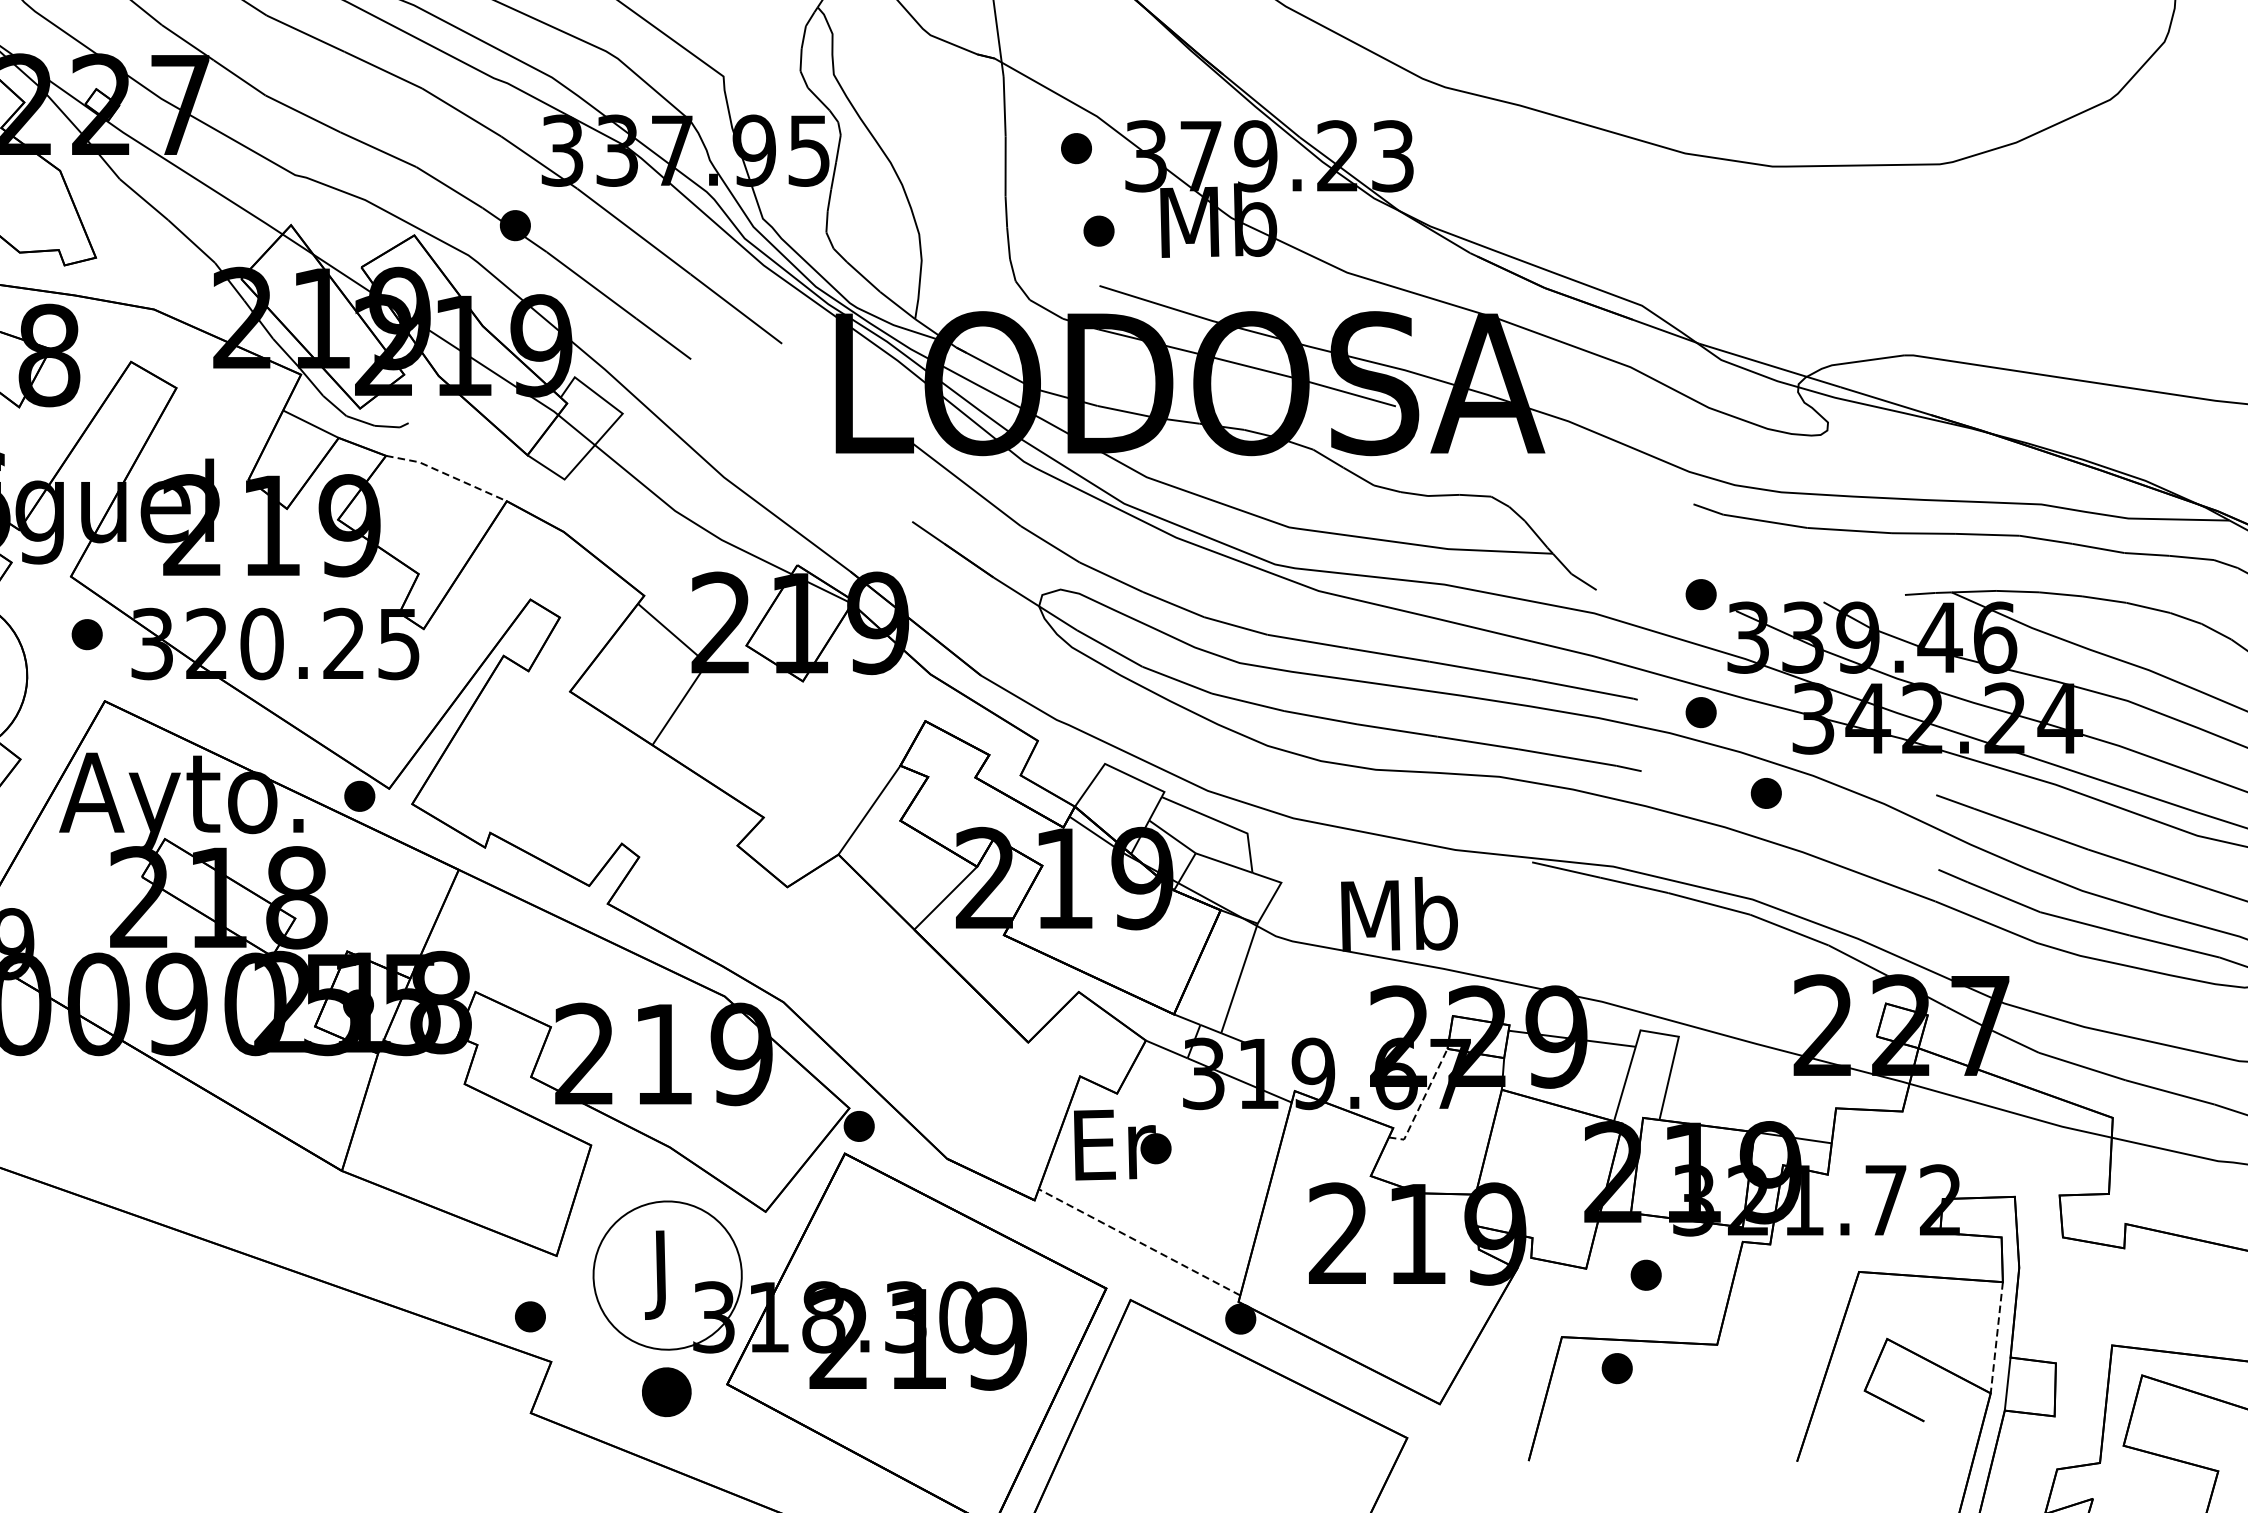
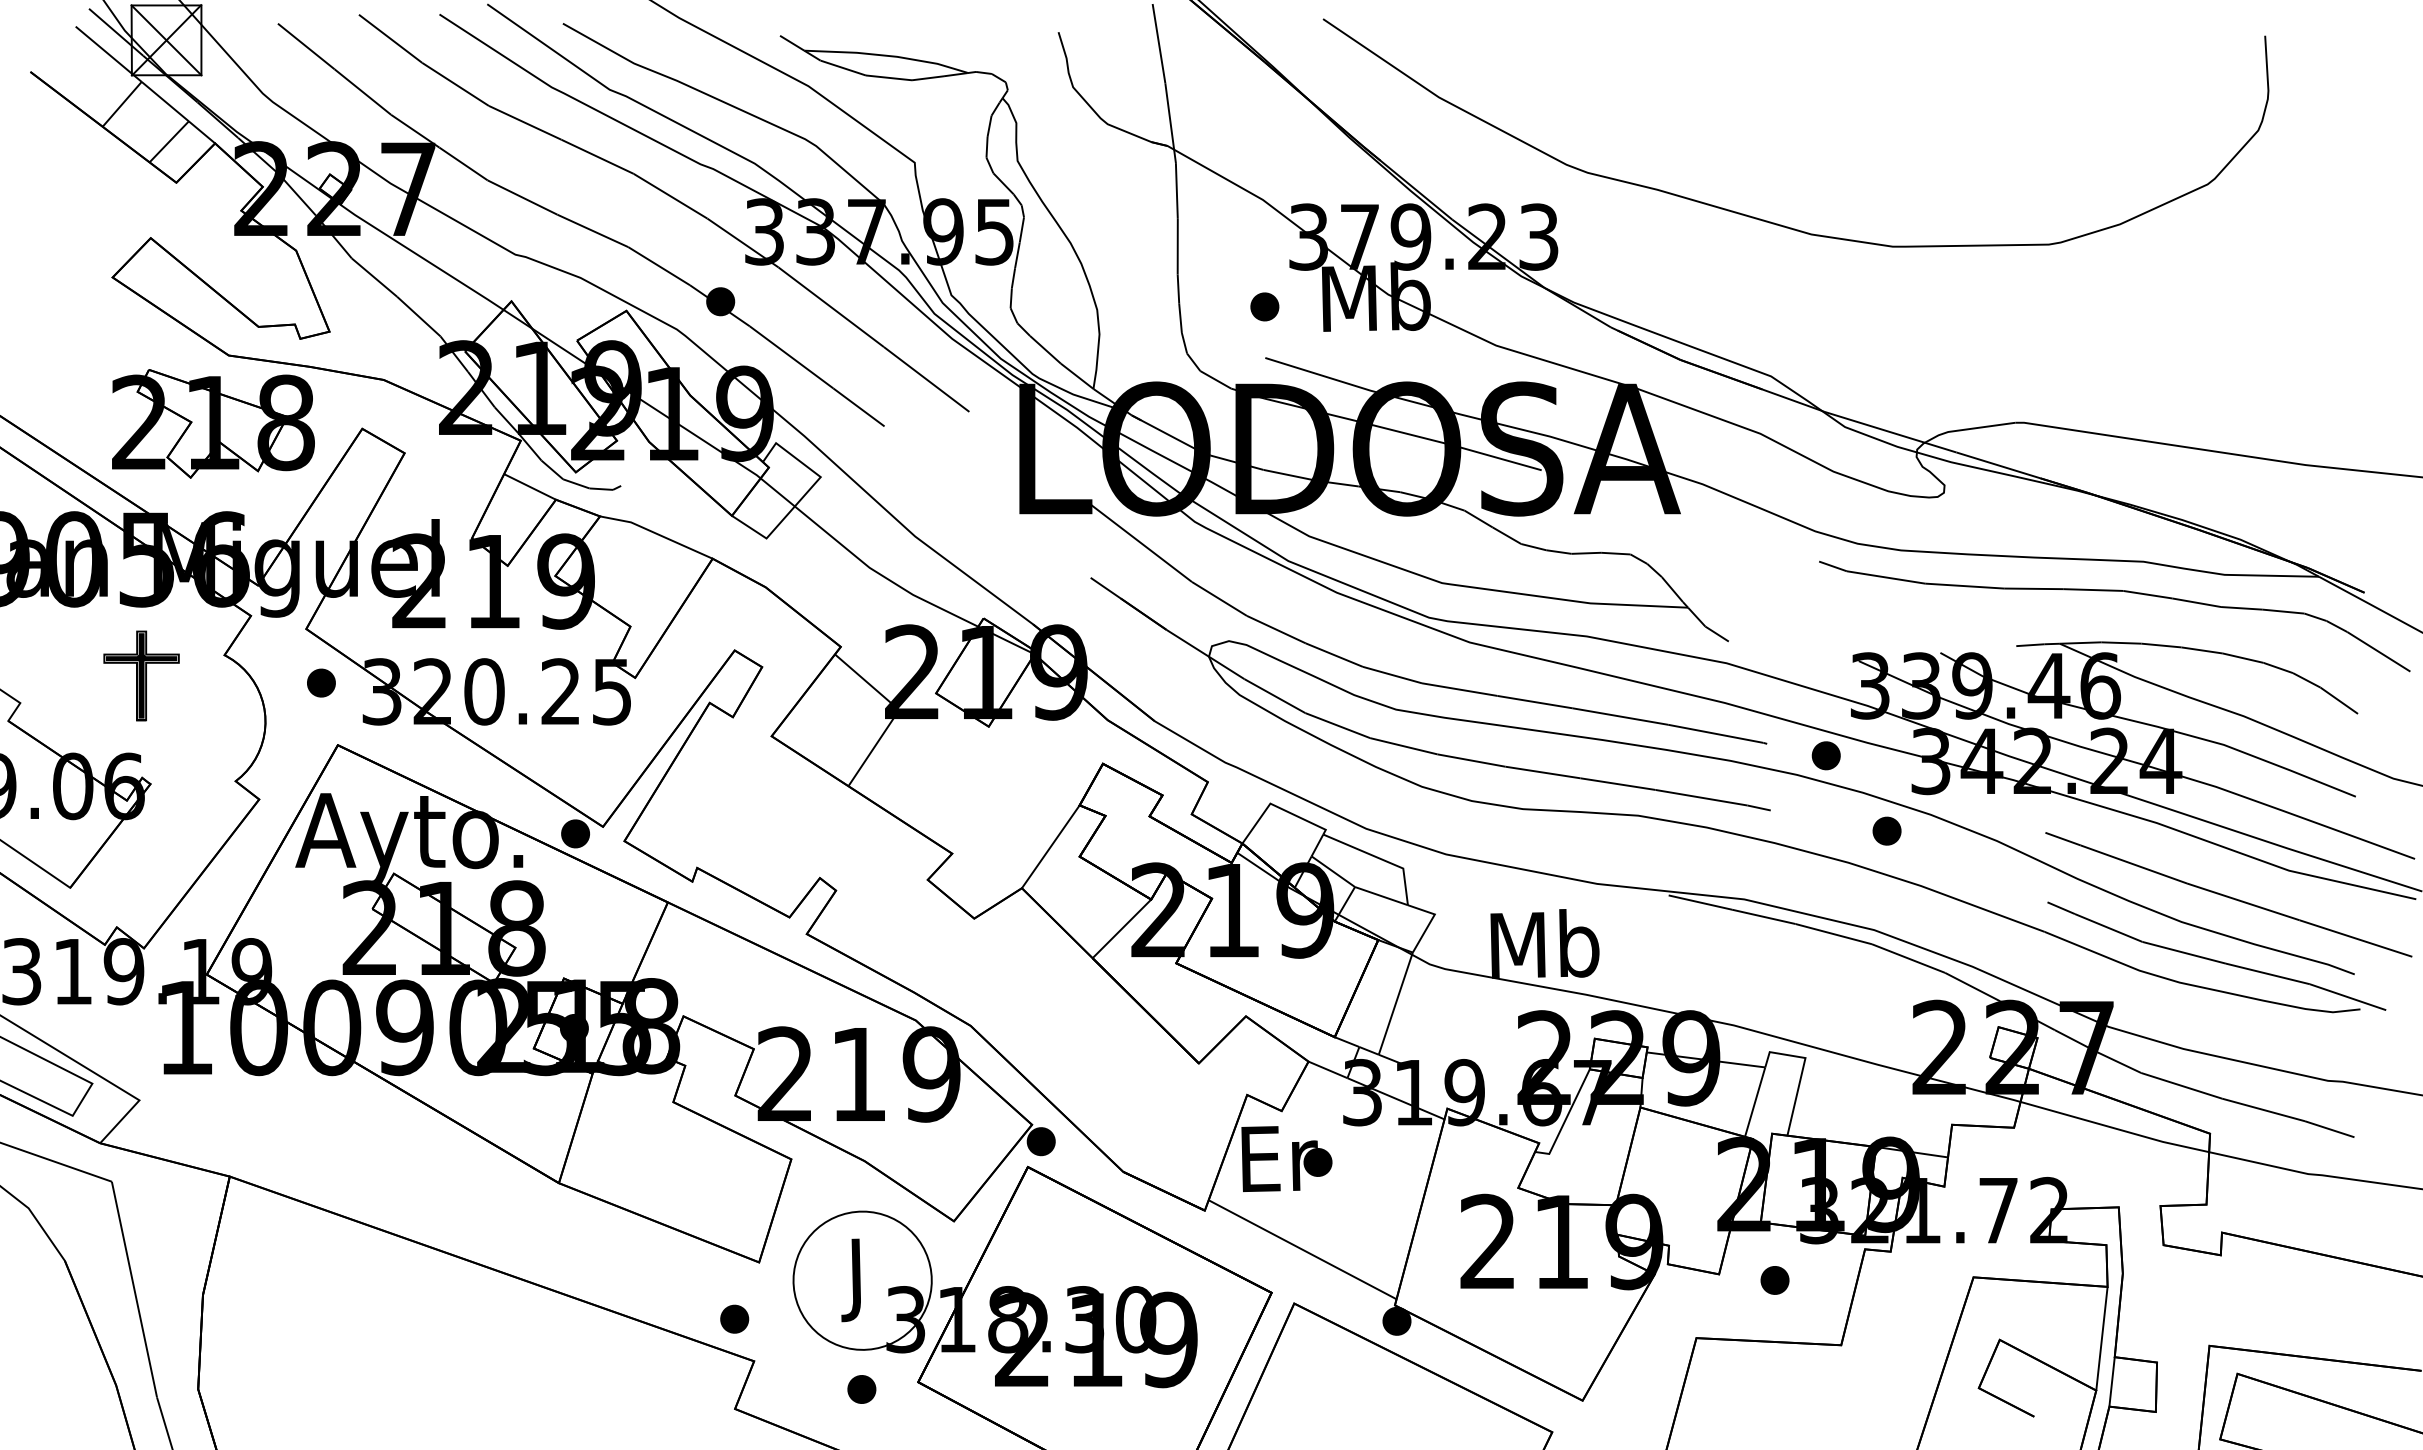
part: (1076, 148) -> (1243, 229), removed
line: (447, 475) -> (657, 534), dashed -> solid
part: (1700, 594) -> (1825, 645), removed
line: (1422, 1101) -> (1566, 1118), dashed -> solid
line: (1139, 1242) -> (1302, 1249), dashed -> solid
line: (1996, 1338) -> (2101, 1339), dashed -> solid
part: (1616, 1368) -> (1747, 1367), removed
part: (666, 1392) -> (861, 1389), size x0.62

